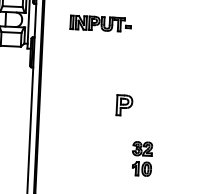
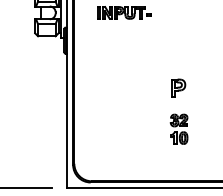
part: (124, 104) -> (178, 87), moved
part: (141, 158) -> (178, 128), moved

